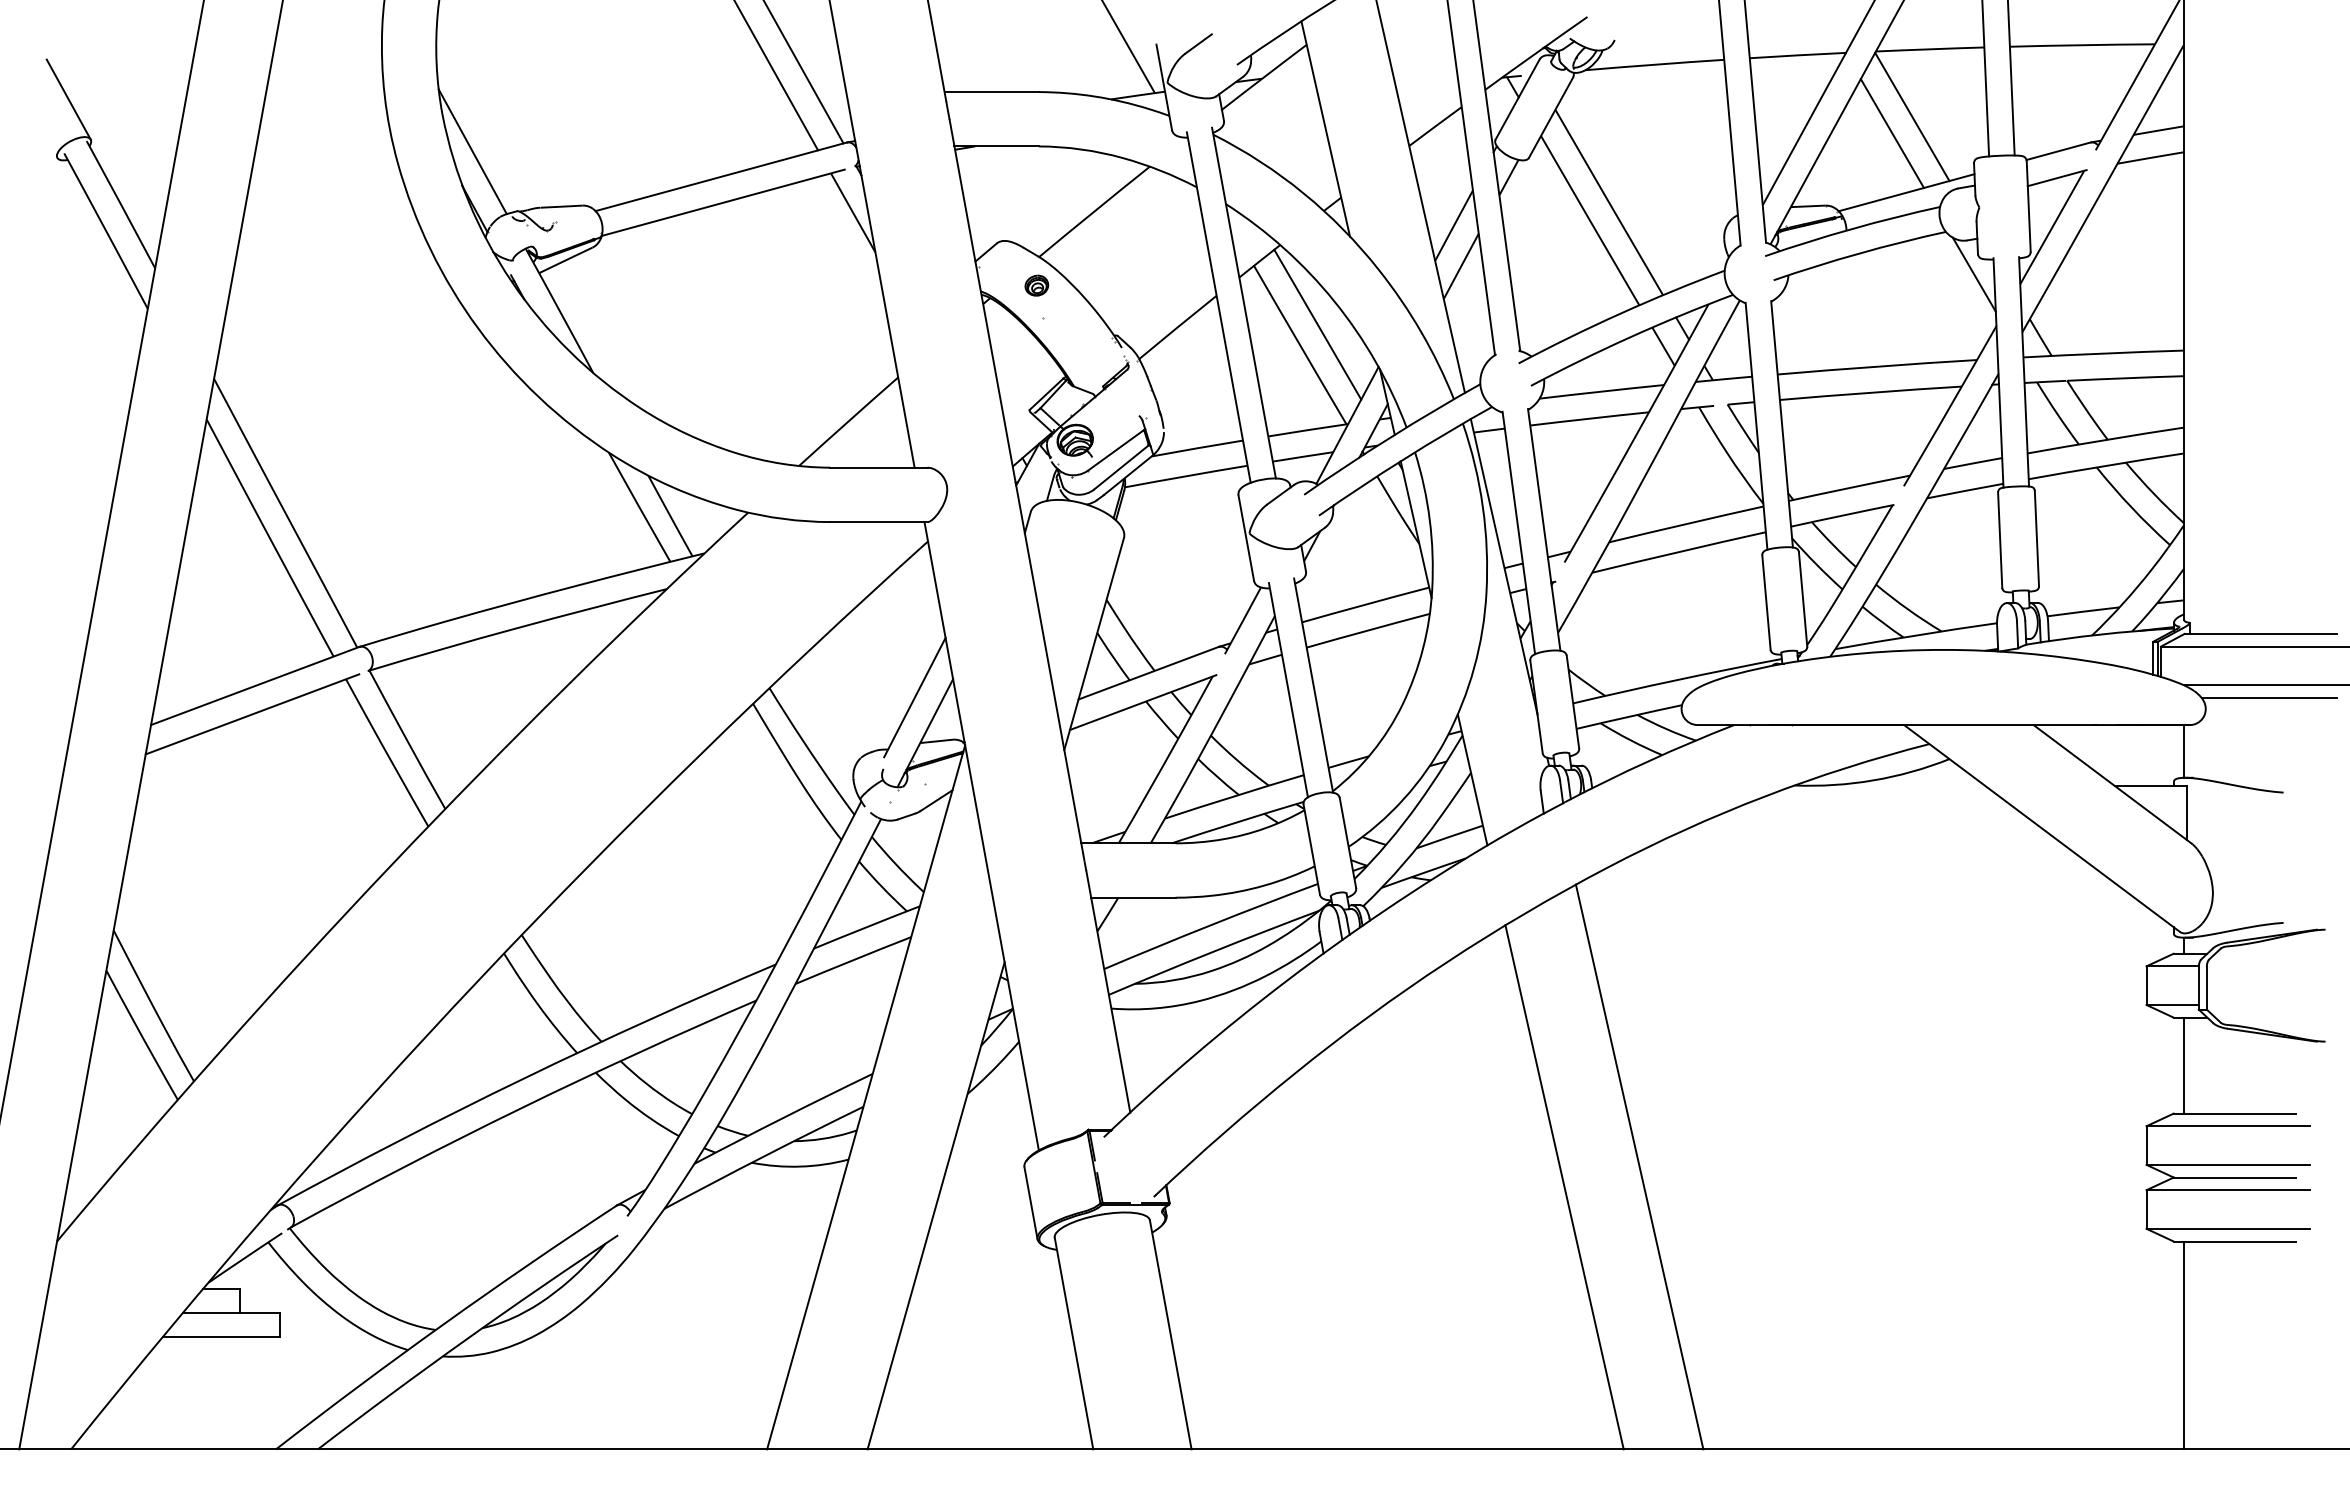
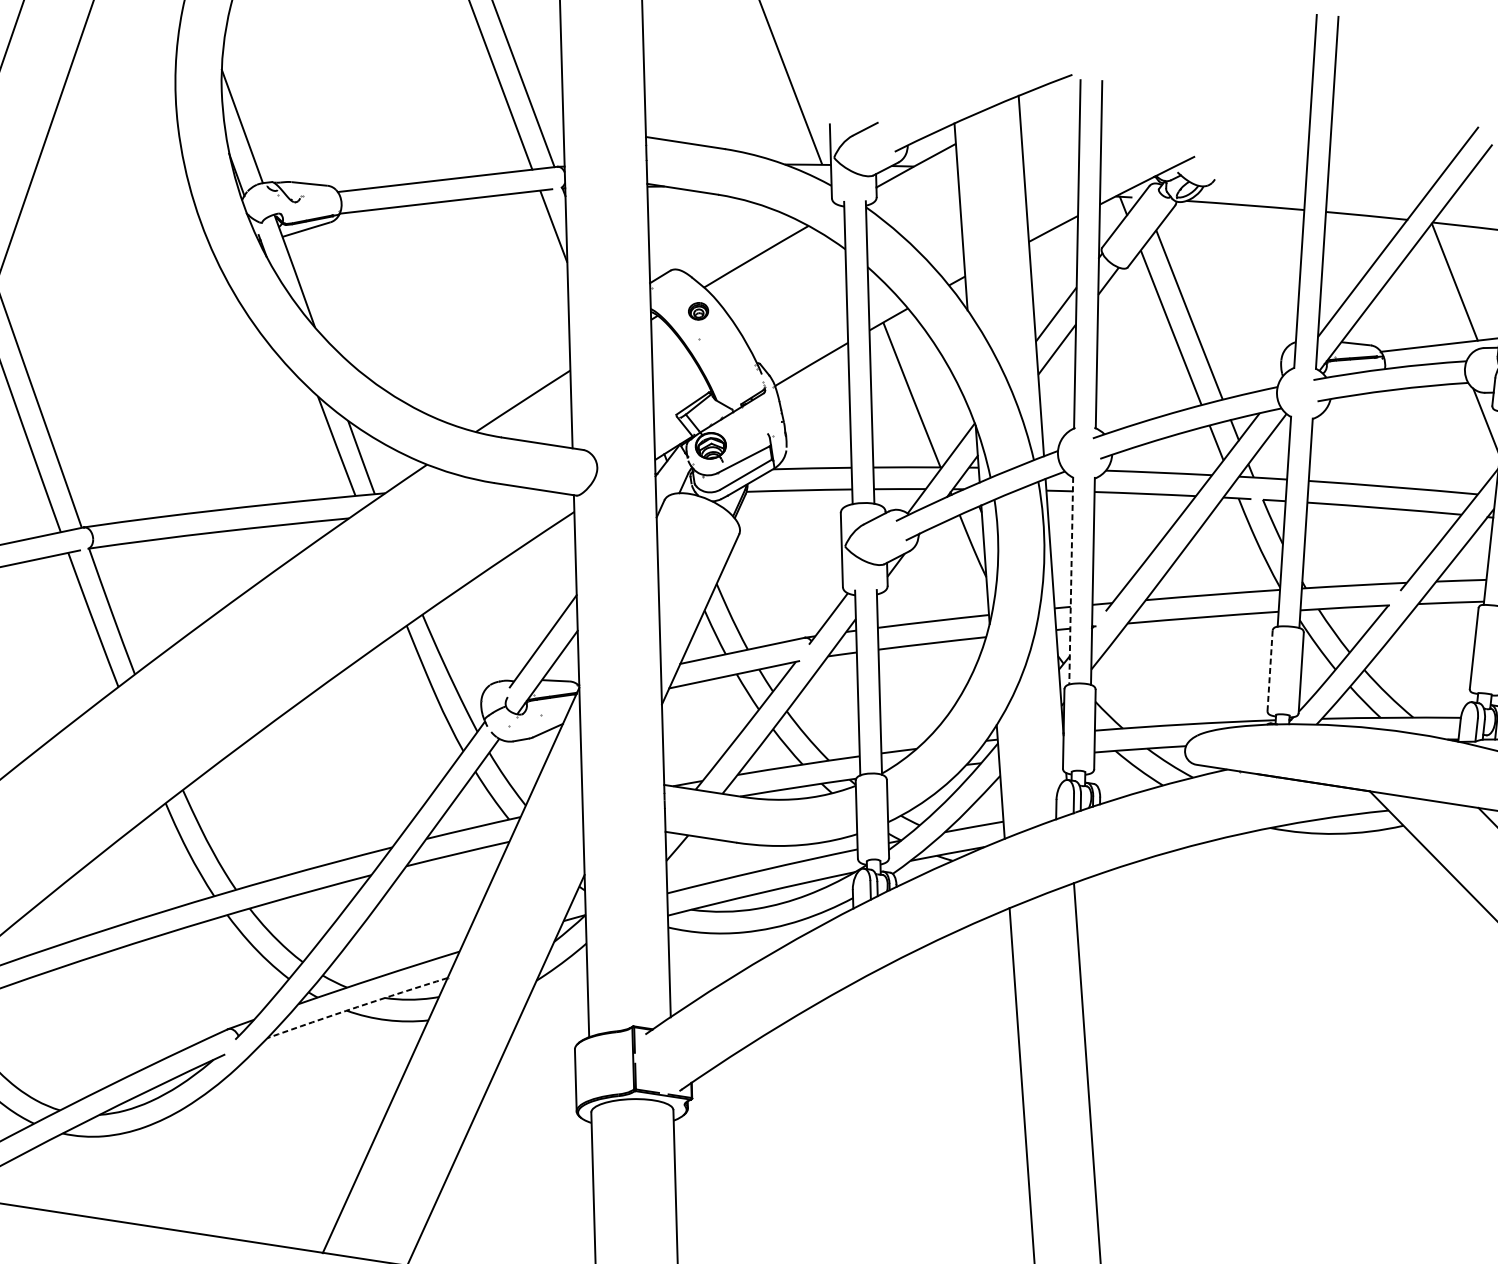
line: (1891, 133) -> (1435, 293), removed
line: (1317, 324) -> (929, 379), removed
line: (1518, 533) -> (1070, 581), solid -> dashed
line: (1766, 603) -> (1270, 671), solid -> dashed
line: (763, 1156) -> (357, 1006), solid -> dashed

